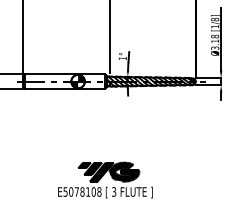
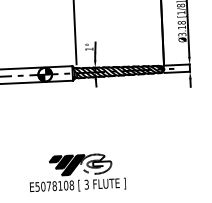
fill: (124, 171) -> (96, 163), removed

